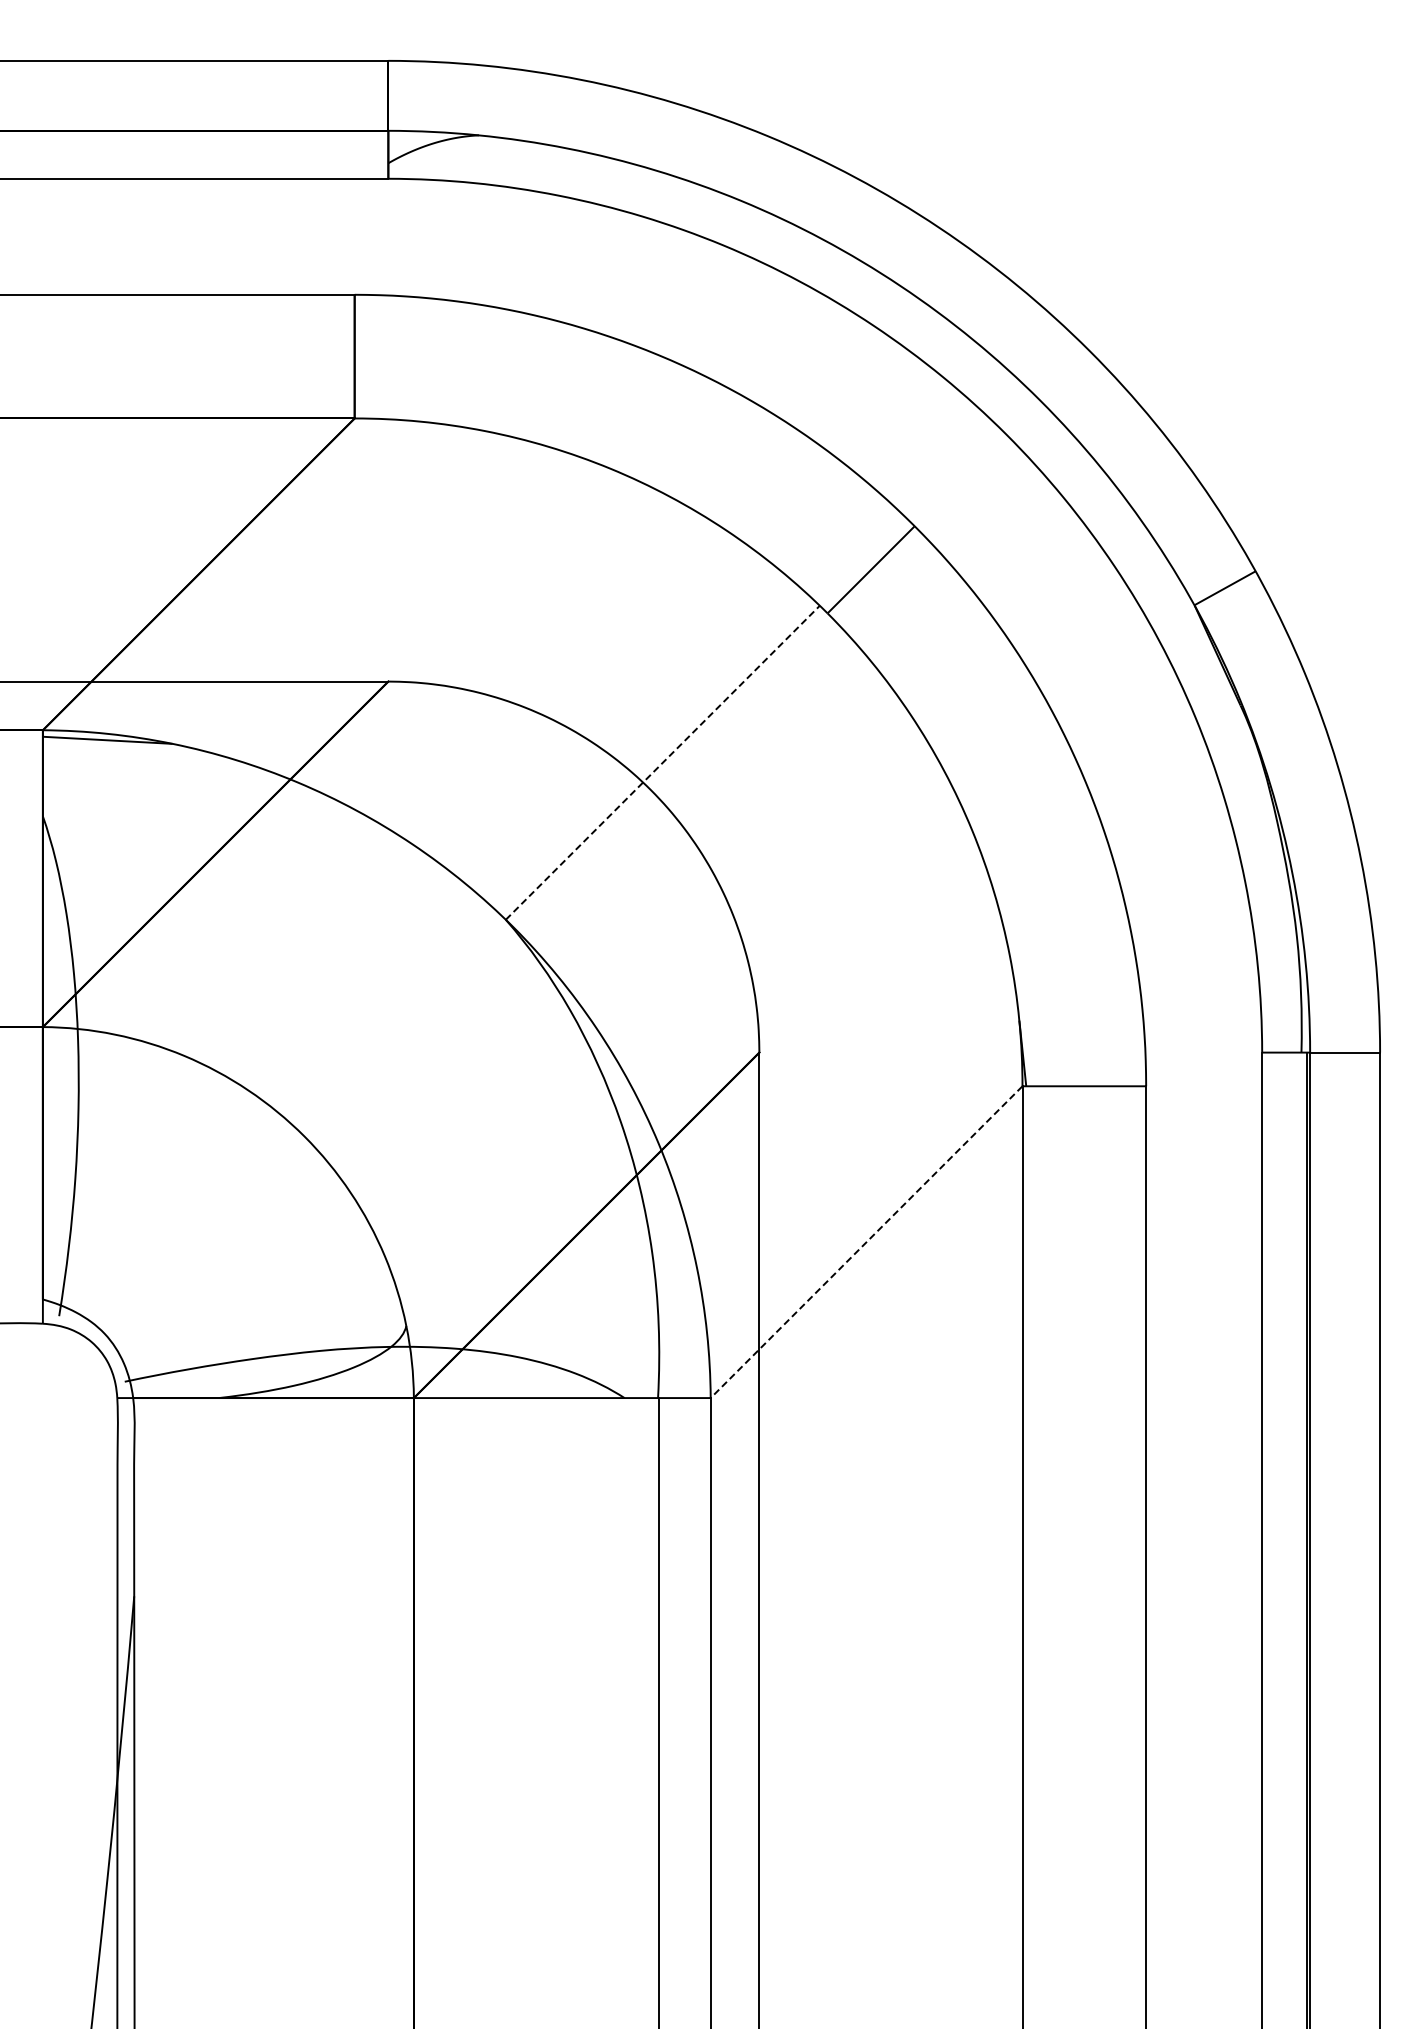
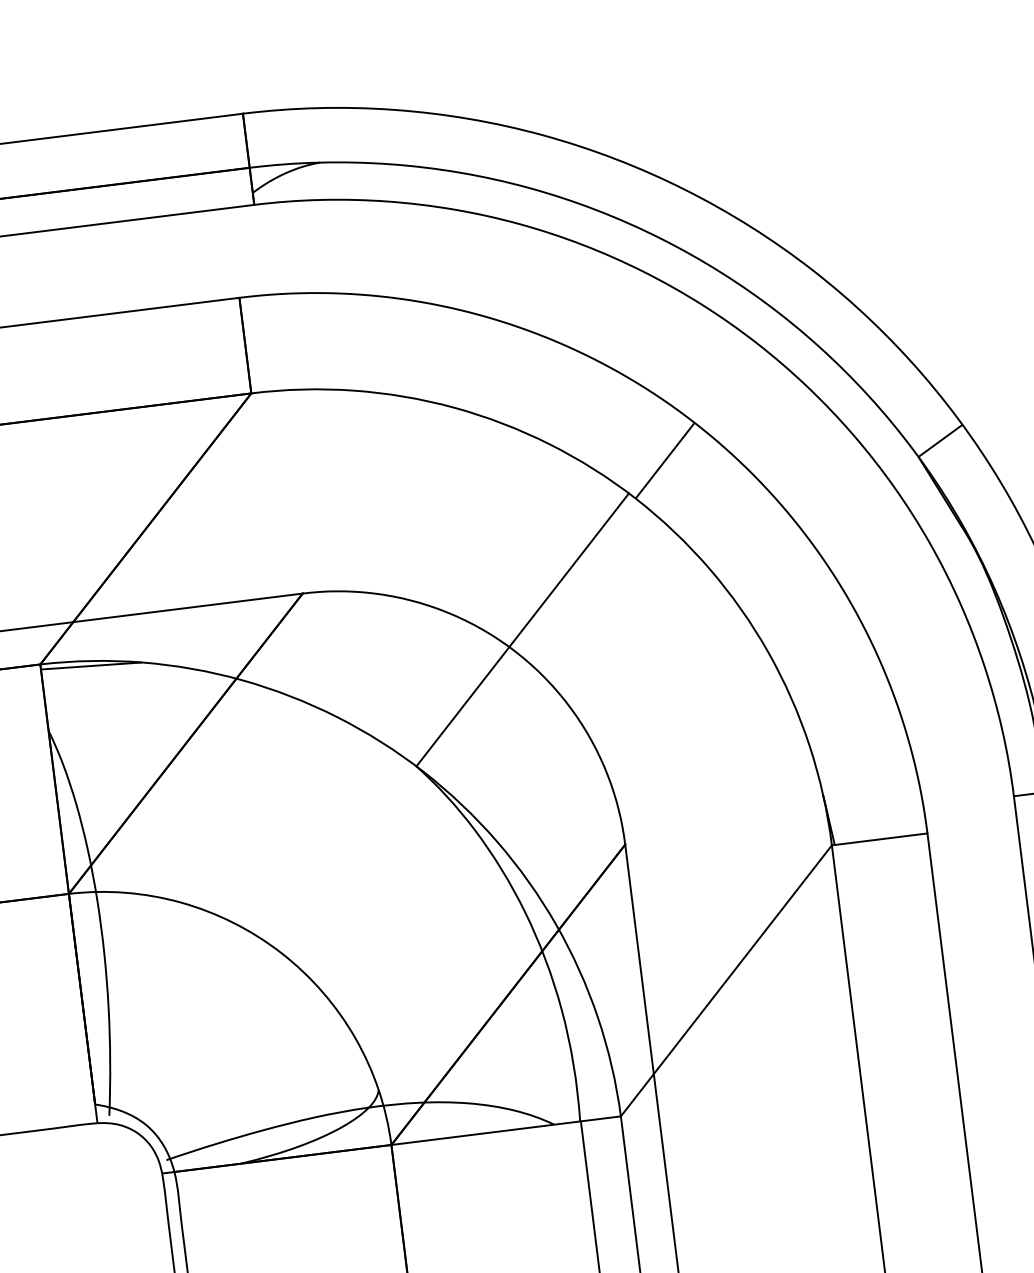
line: (663, 762) -> (523, 629), dashed -> solid
line: (866, 1242) -> (726, 981), dashed -> solid

